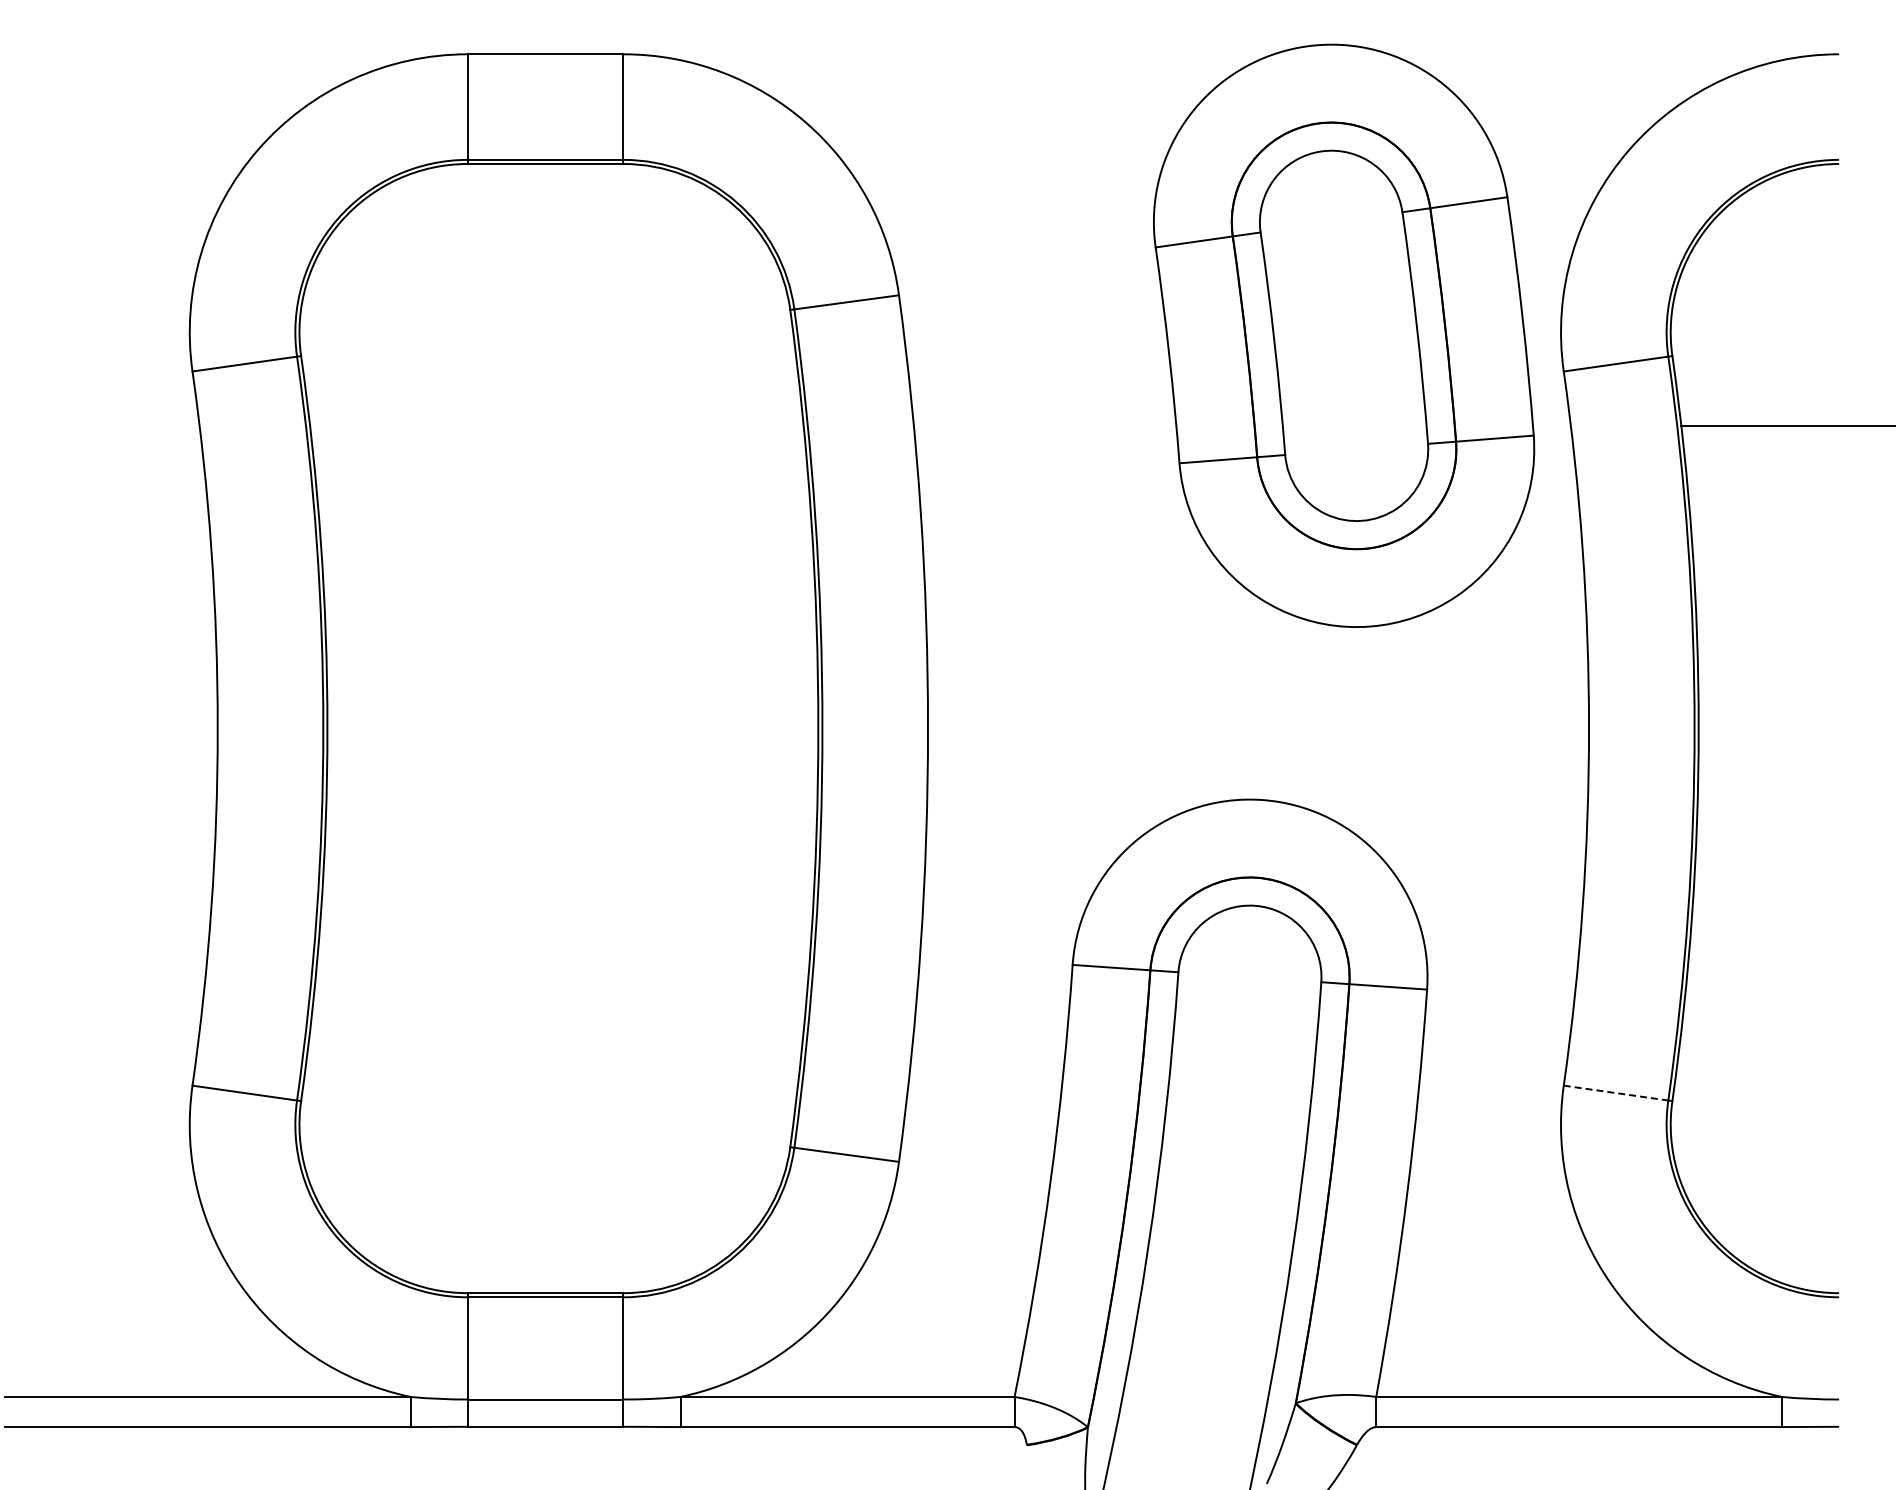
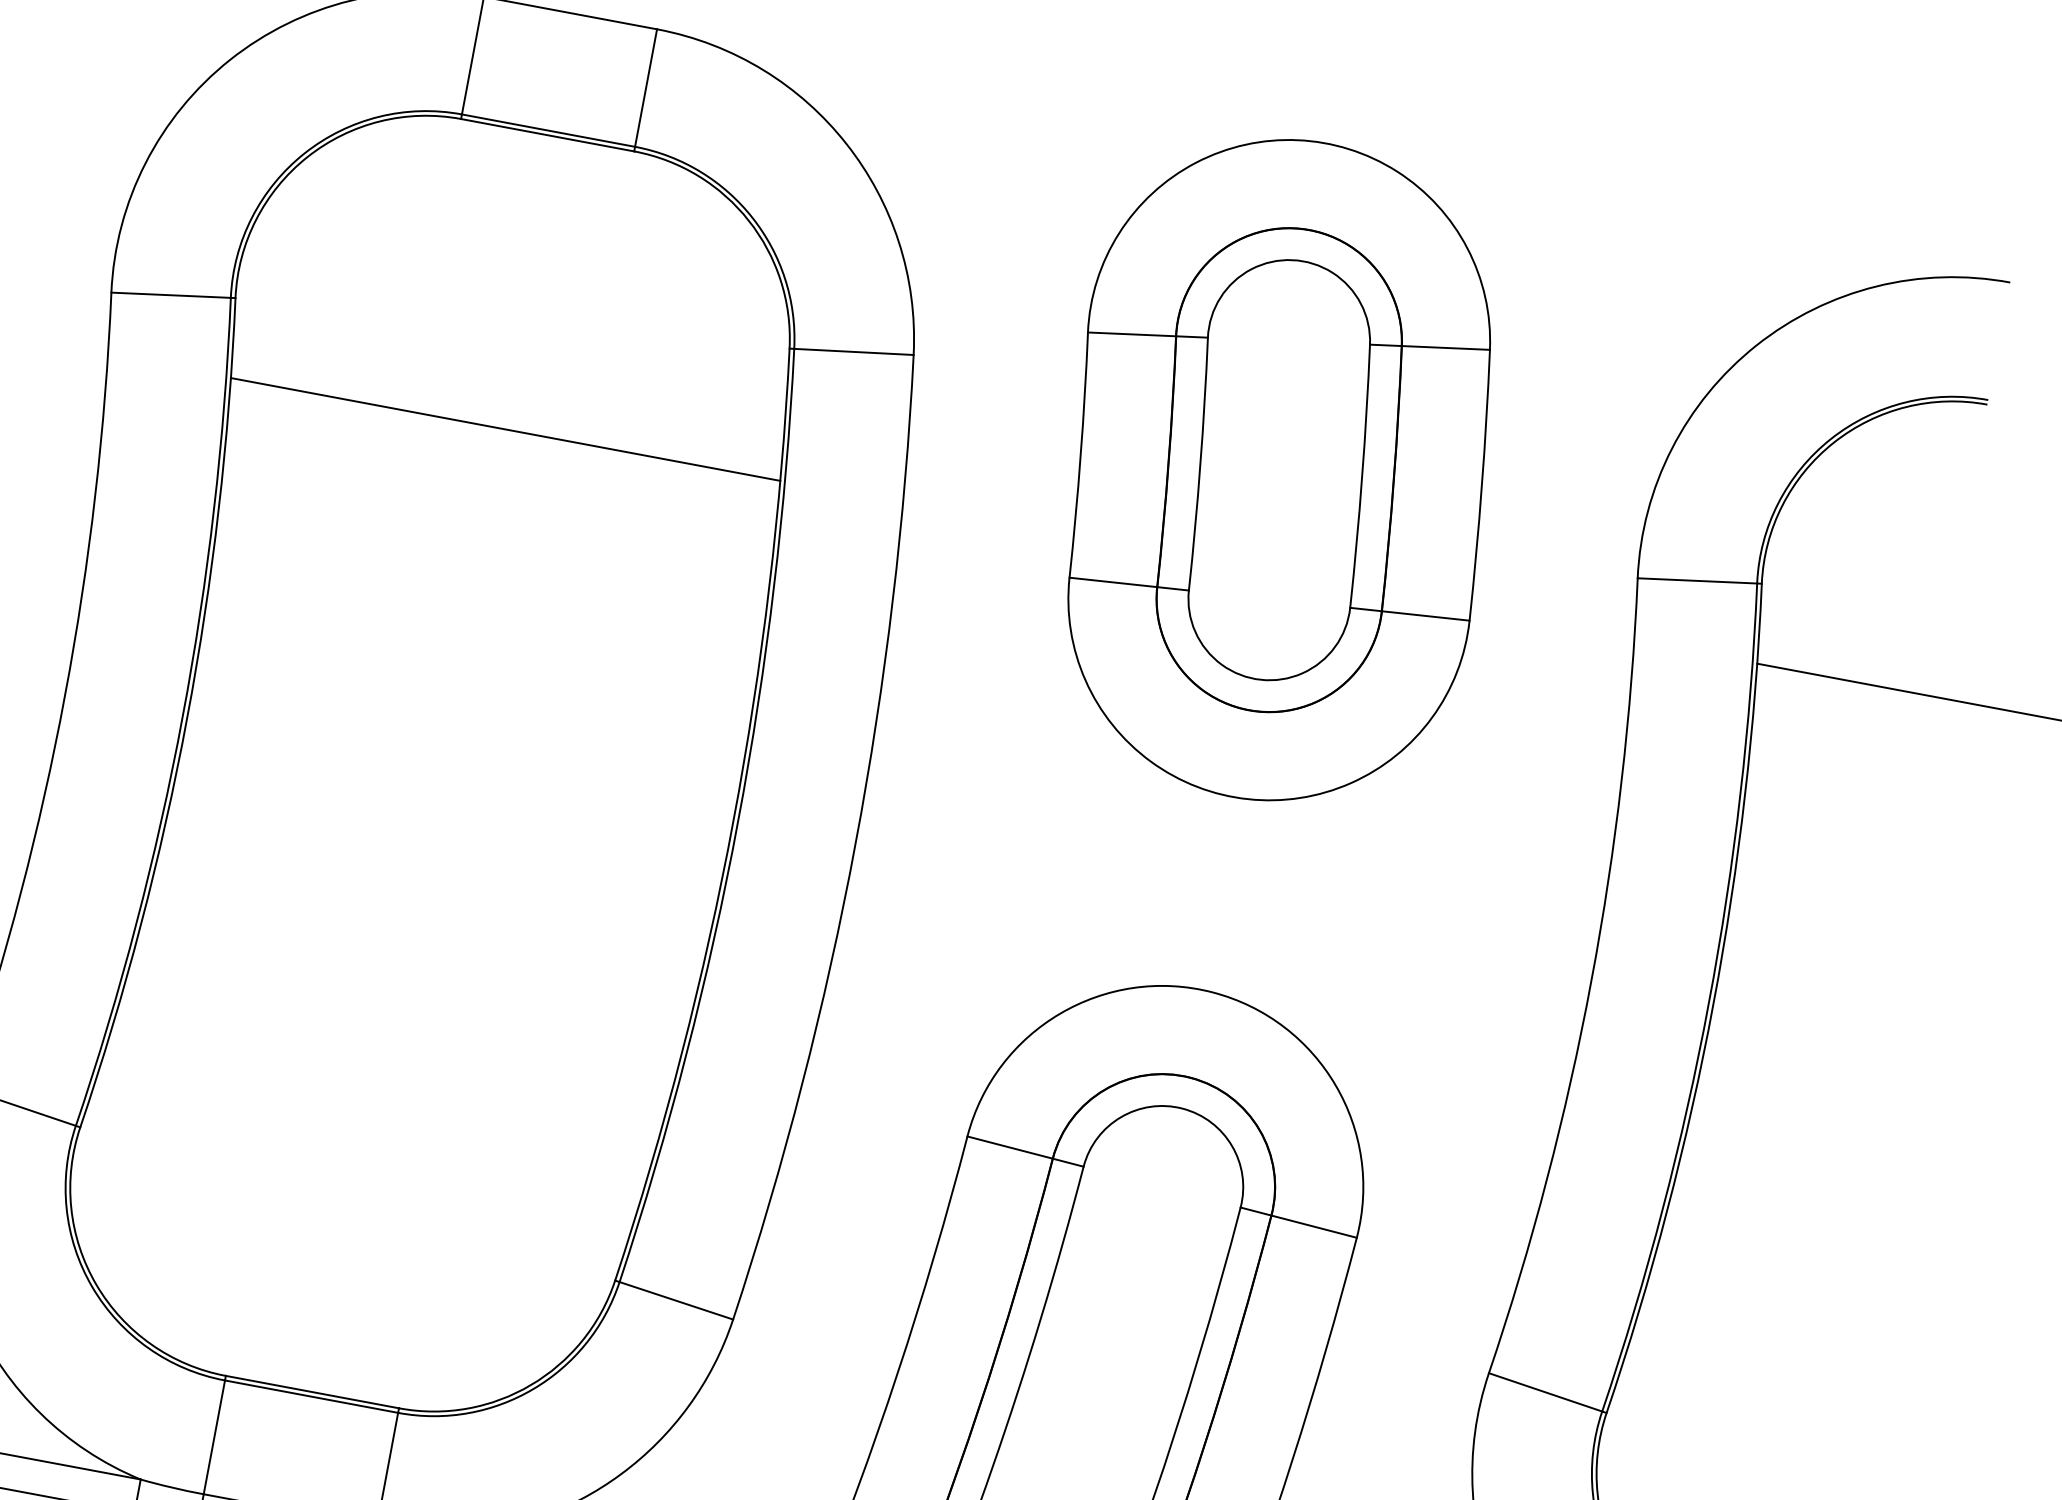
part: (1344, 335) -> (1279, 469), moved
line: (556, 426) -> (505, 429), added
line: (1616, 1093) -> (1546, 1392), dashed -> solid

